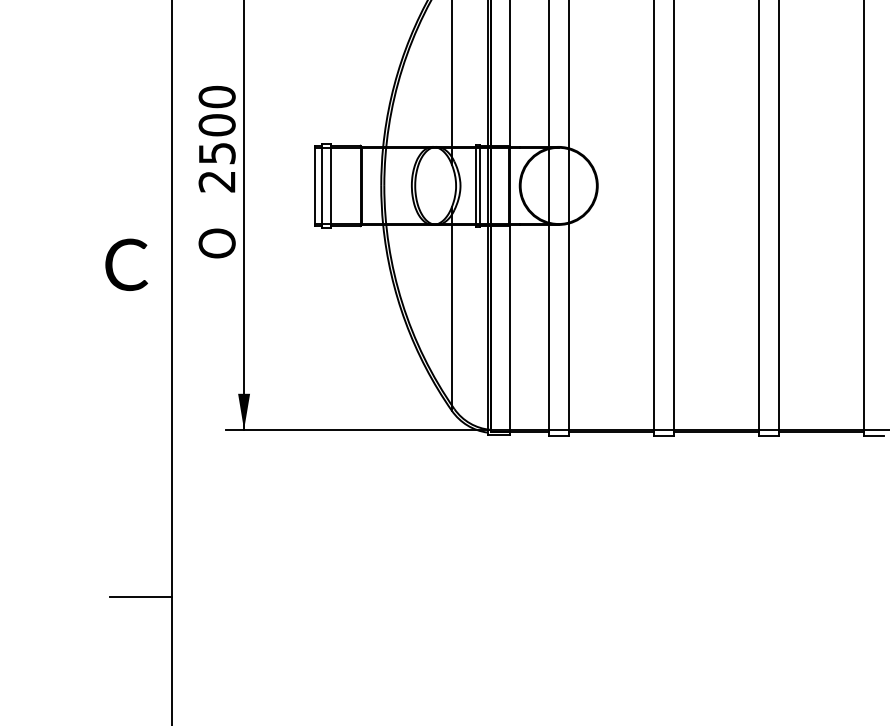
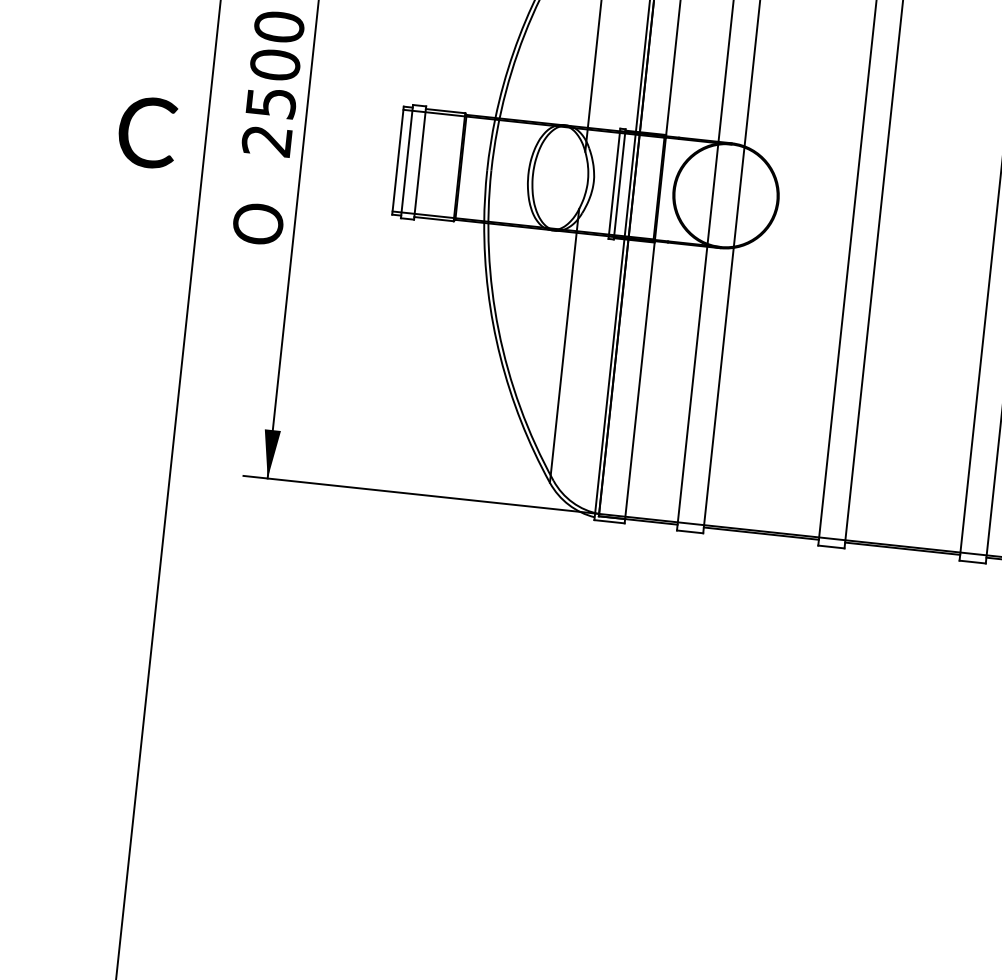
text: (126, 264) -> (147, 131), moved
line: (141, 596) -> (105, 688), removed

